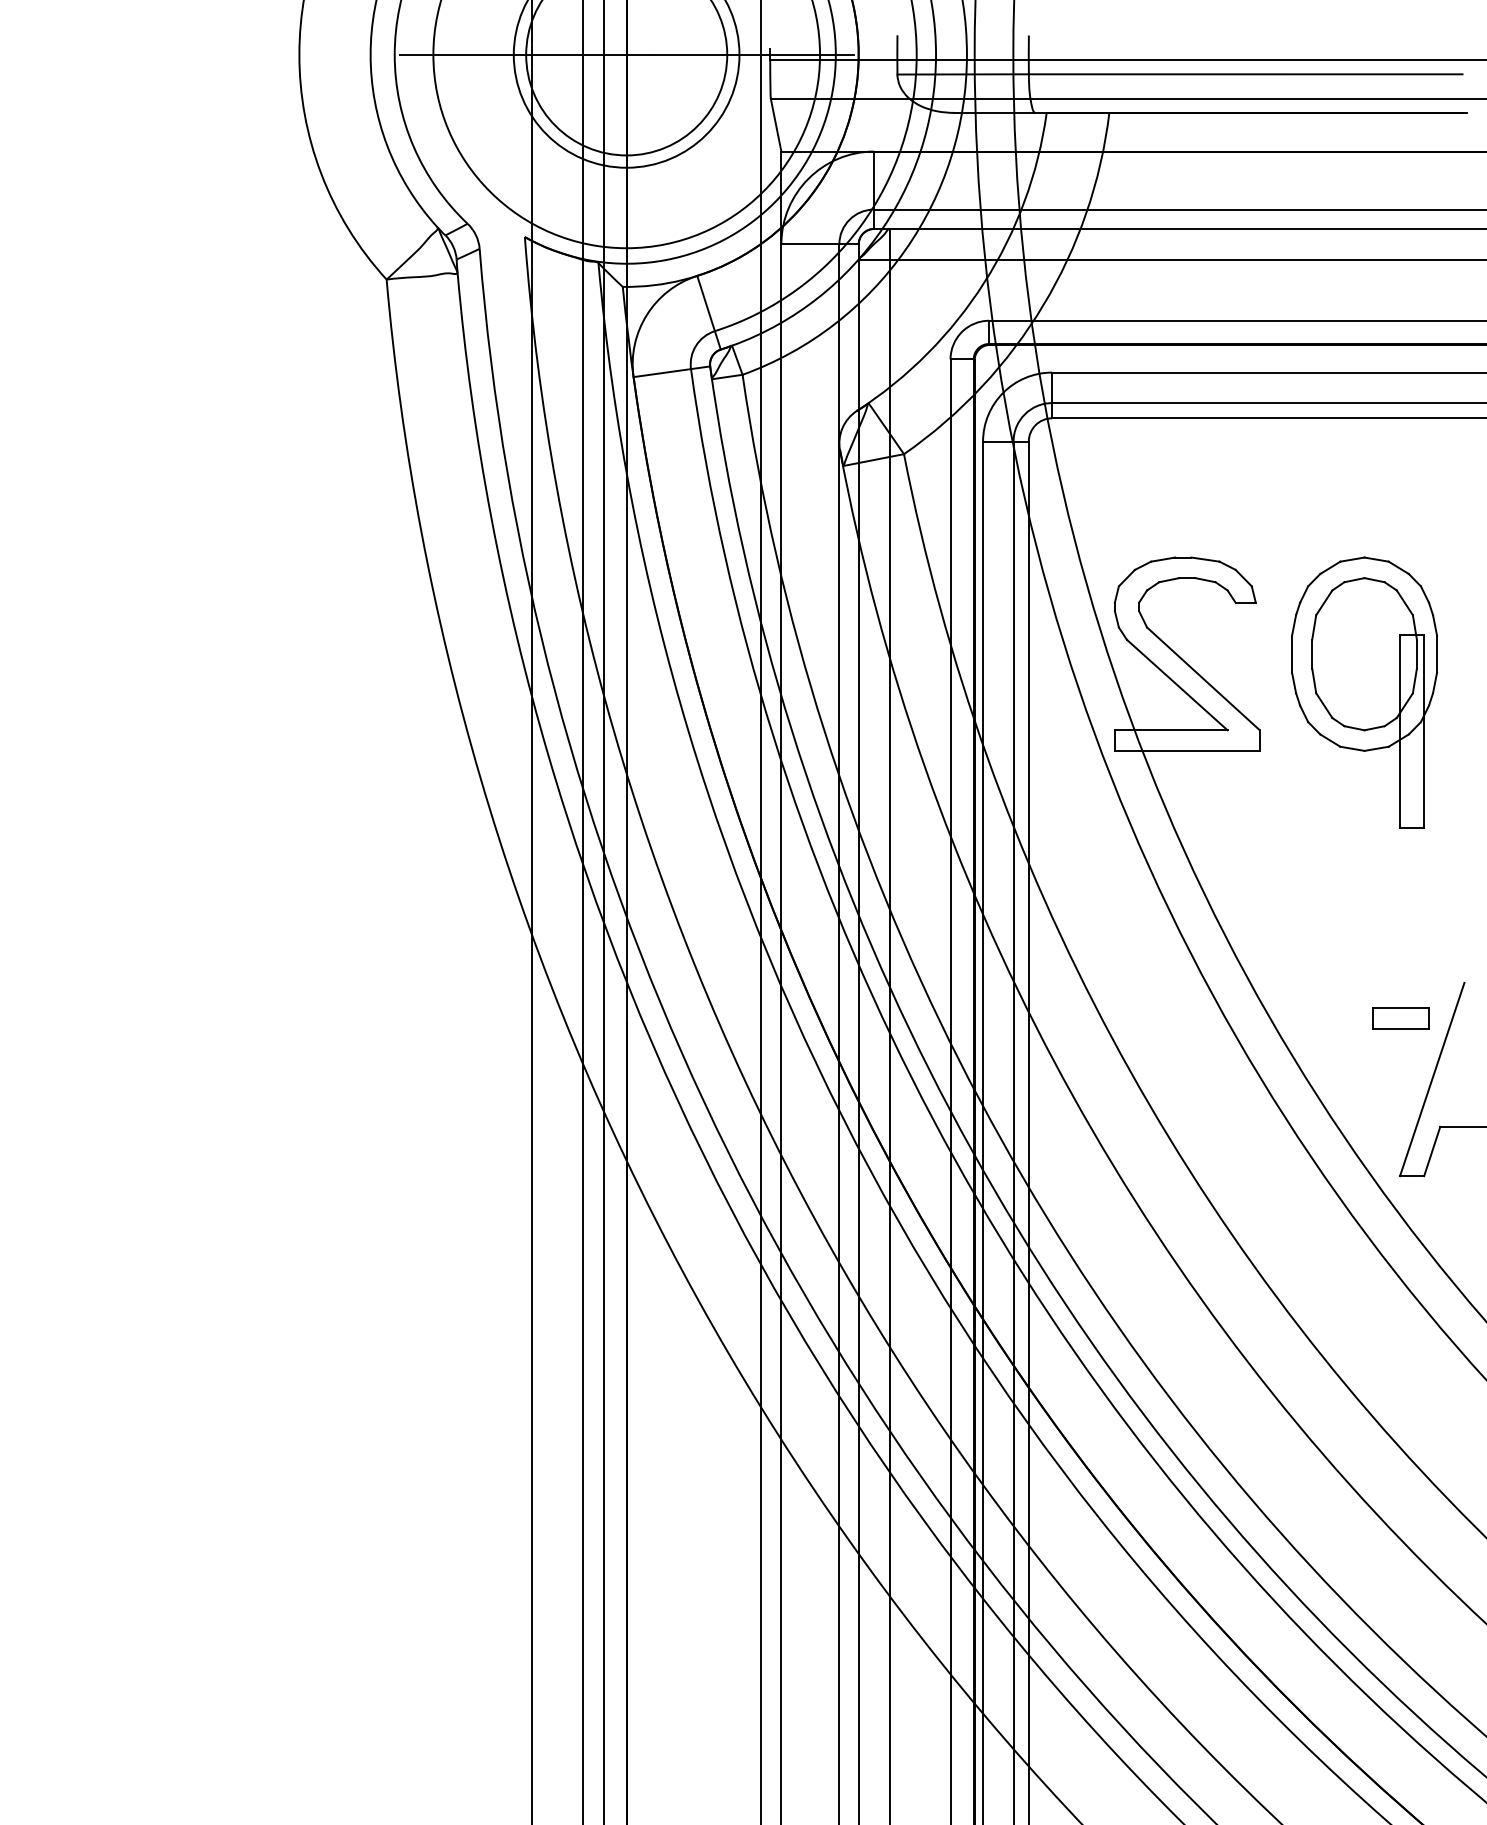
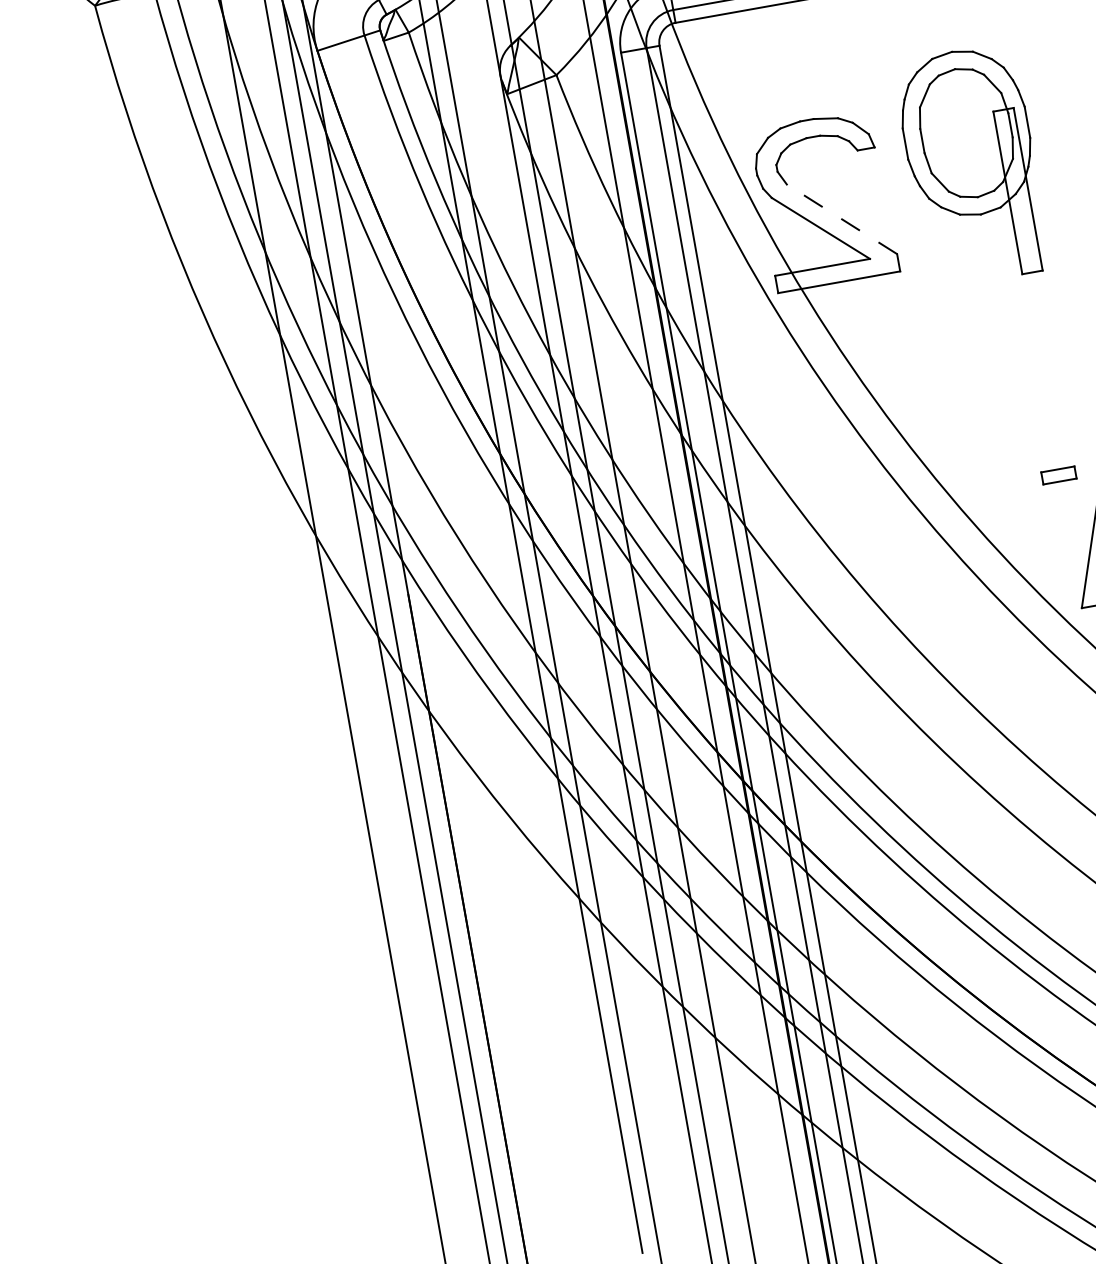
line: (1203, 678) -> (841, 218), solid -> dashed
part: (1364, 692) -> (972, 165), moved
part: (1400, 1018) -> (1058, 475), size x0.7

